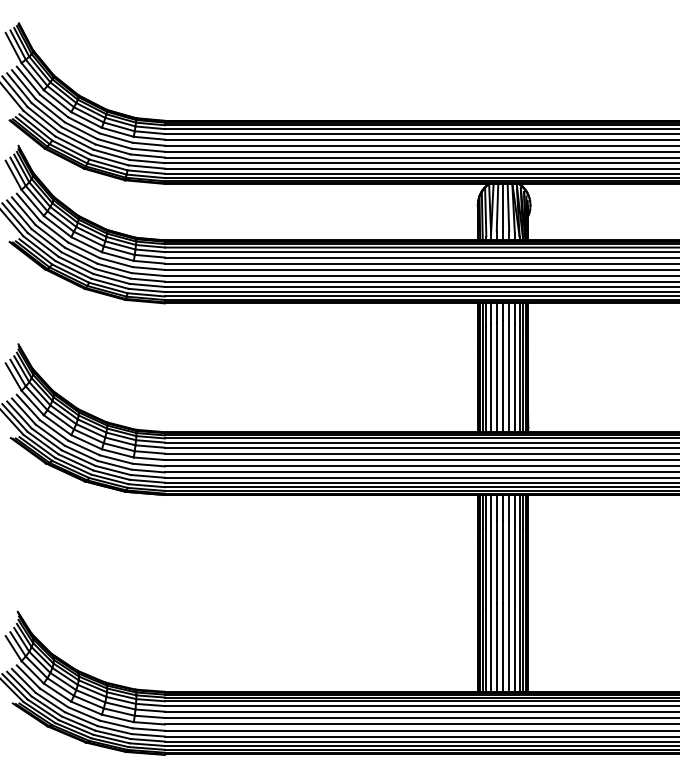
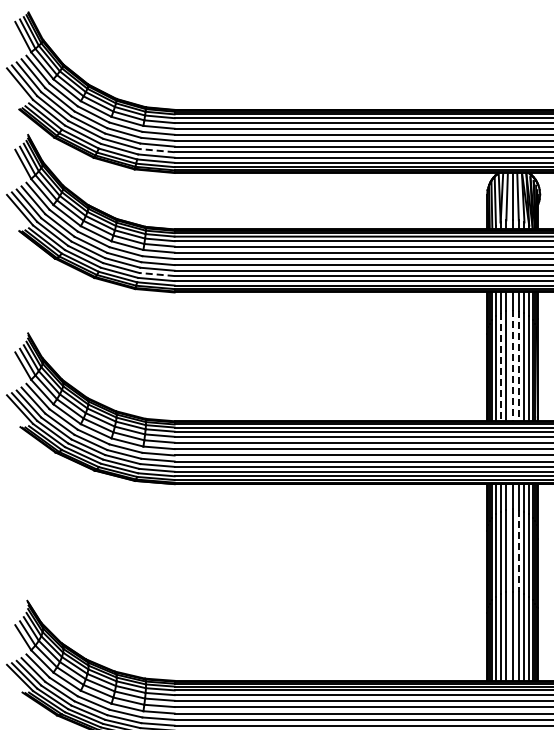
line: (147, 161) -> (157, 150), solid -> dashed
line: (147, 285) -> (157, 274), solid -> dashed
line: (502, 377) -> (512, 366), solid -> dashed
line: (509, 377) -> (519, 366), solid -> dashed
line: (491, 378) -> (501, 367), solid -> dashed
line: (509, 562) -> (519, 551), solid -> dashed

